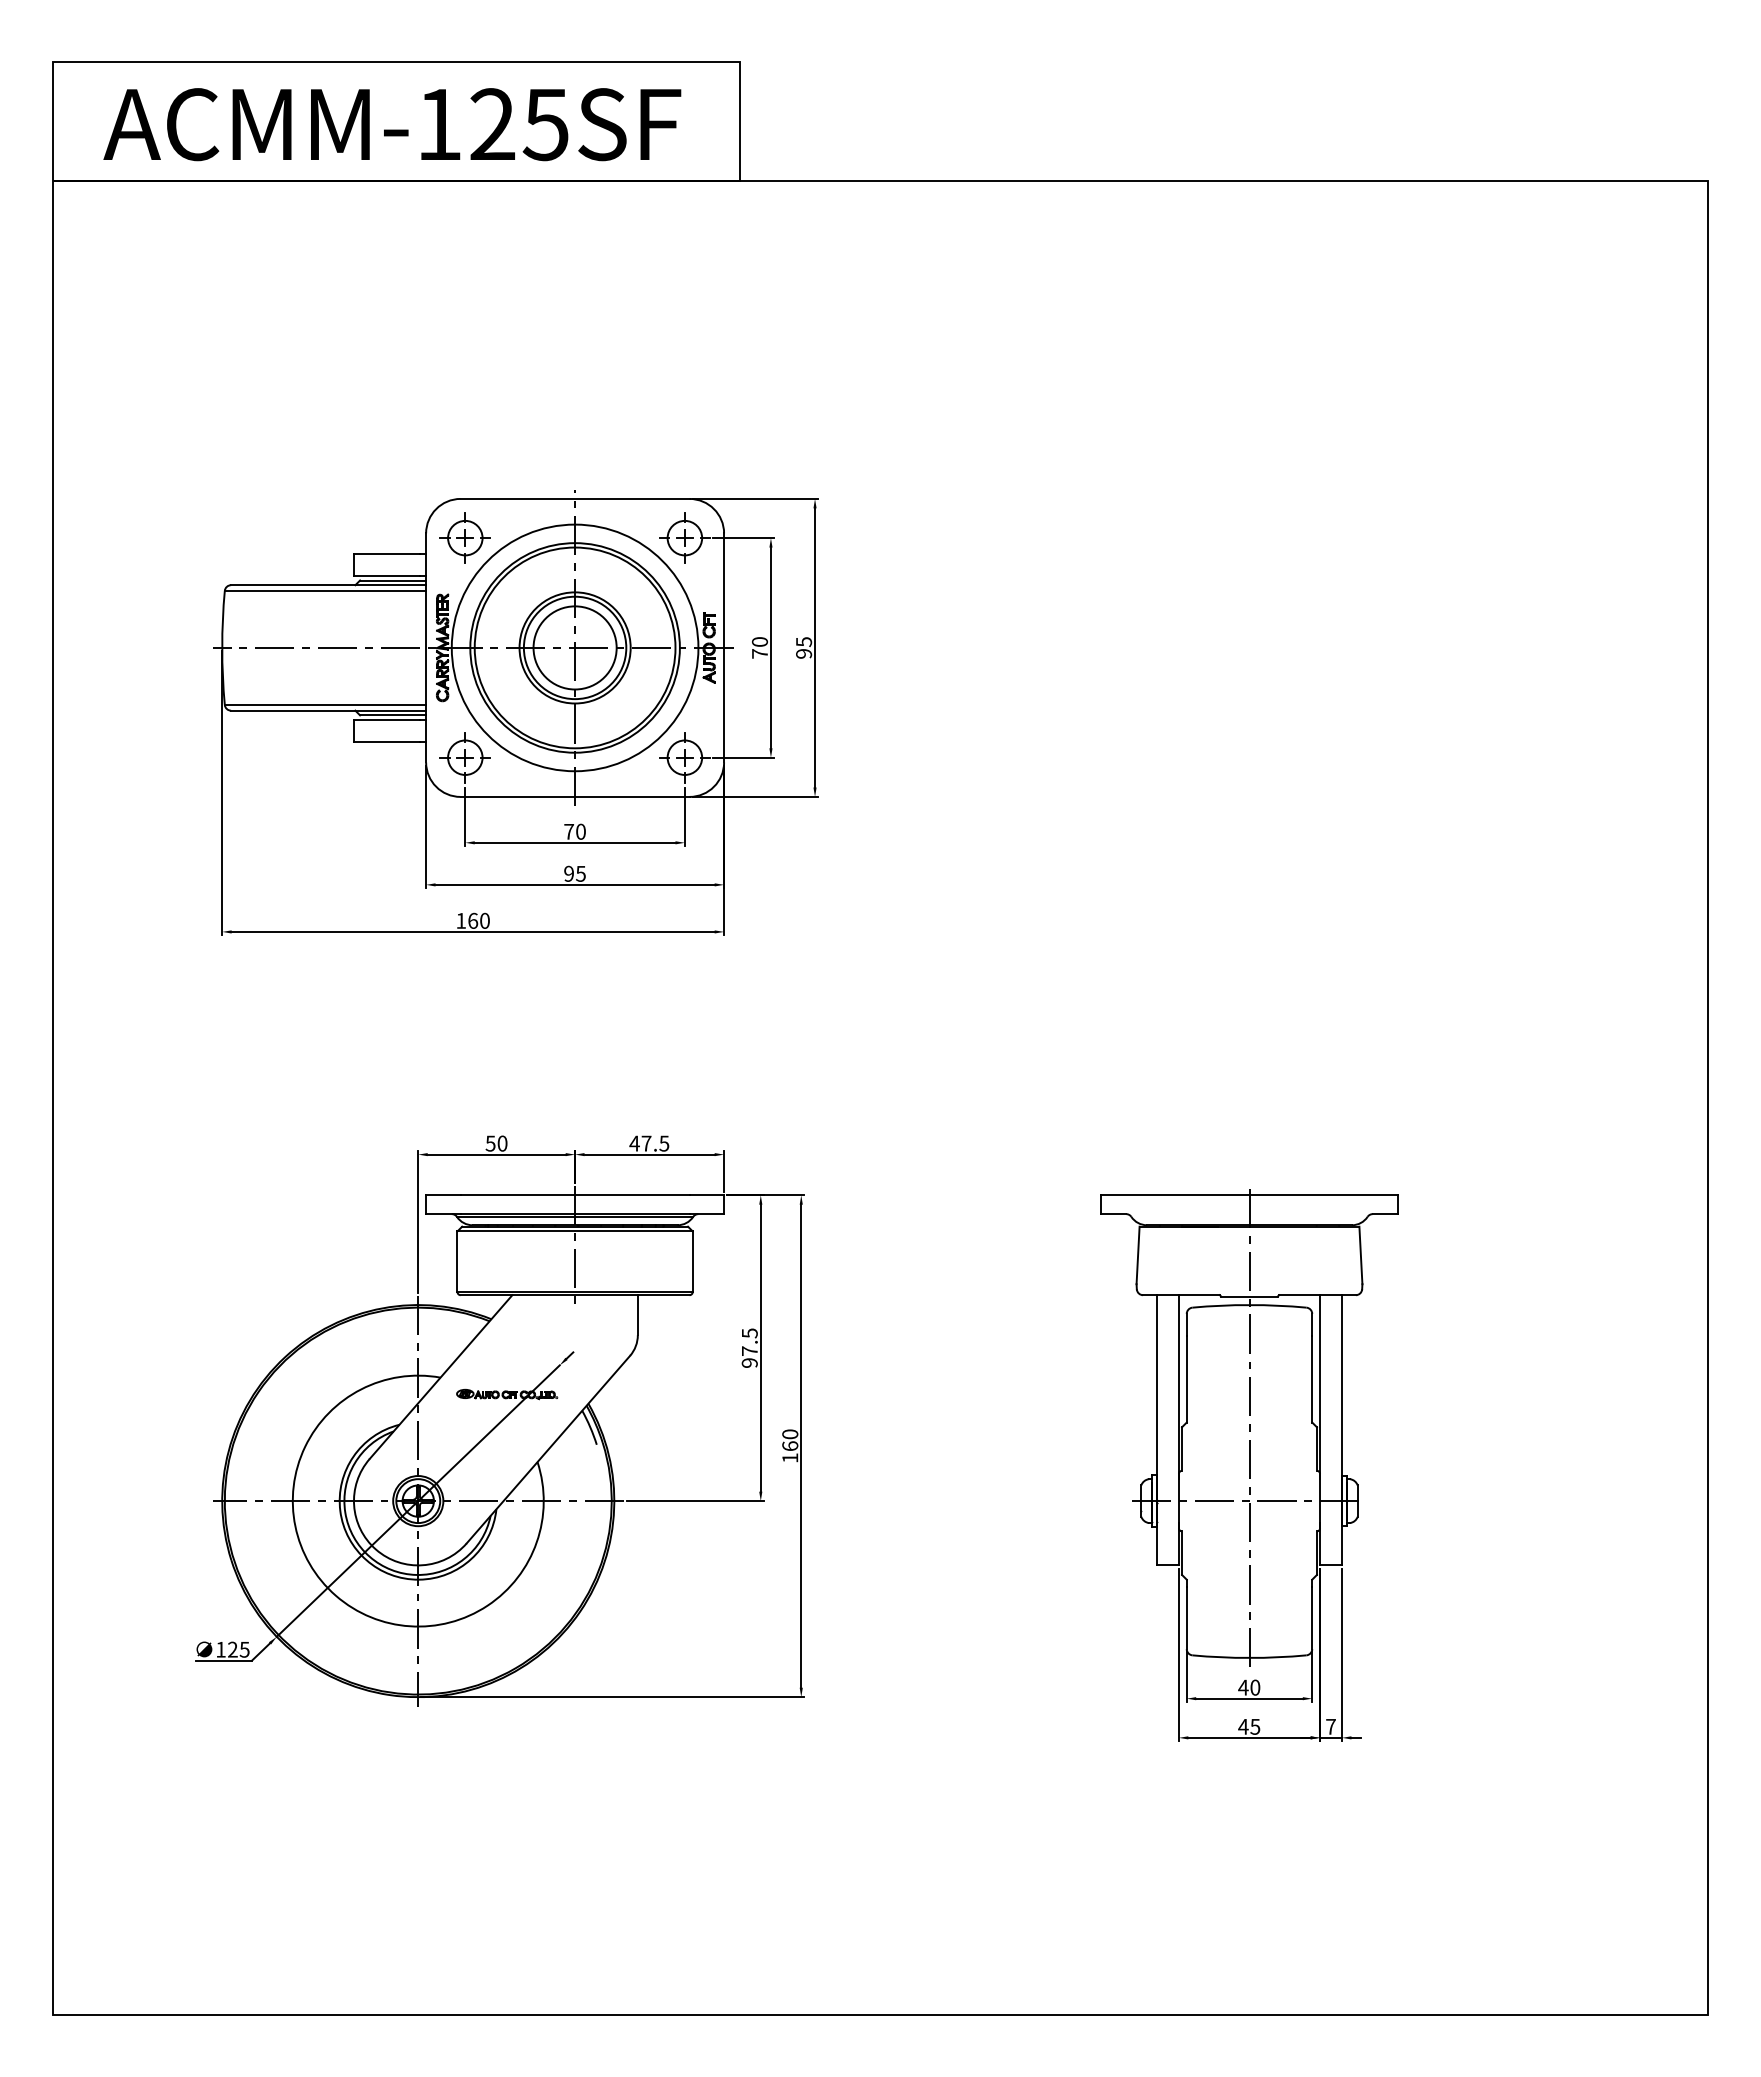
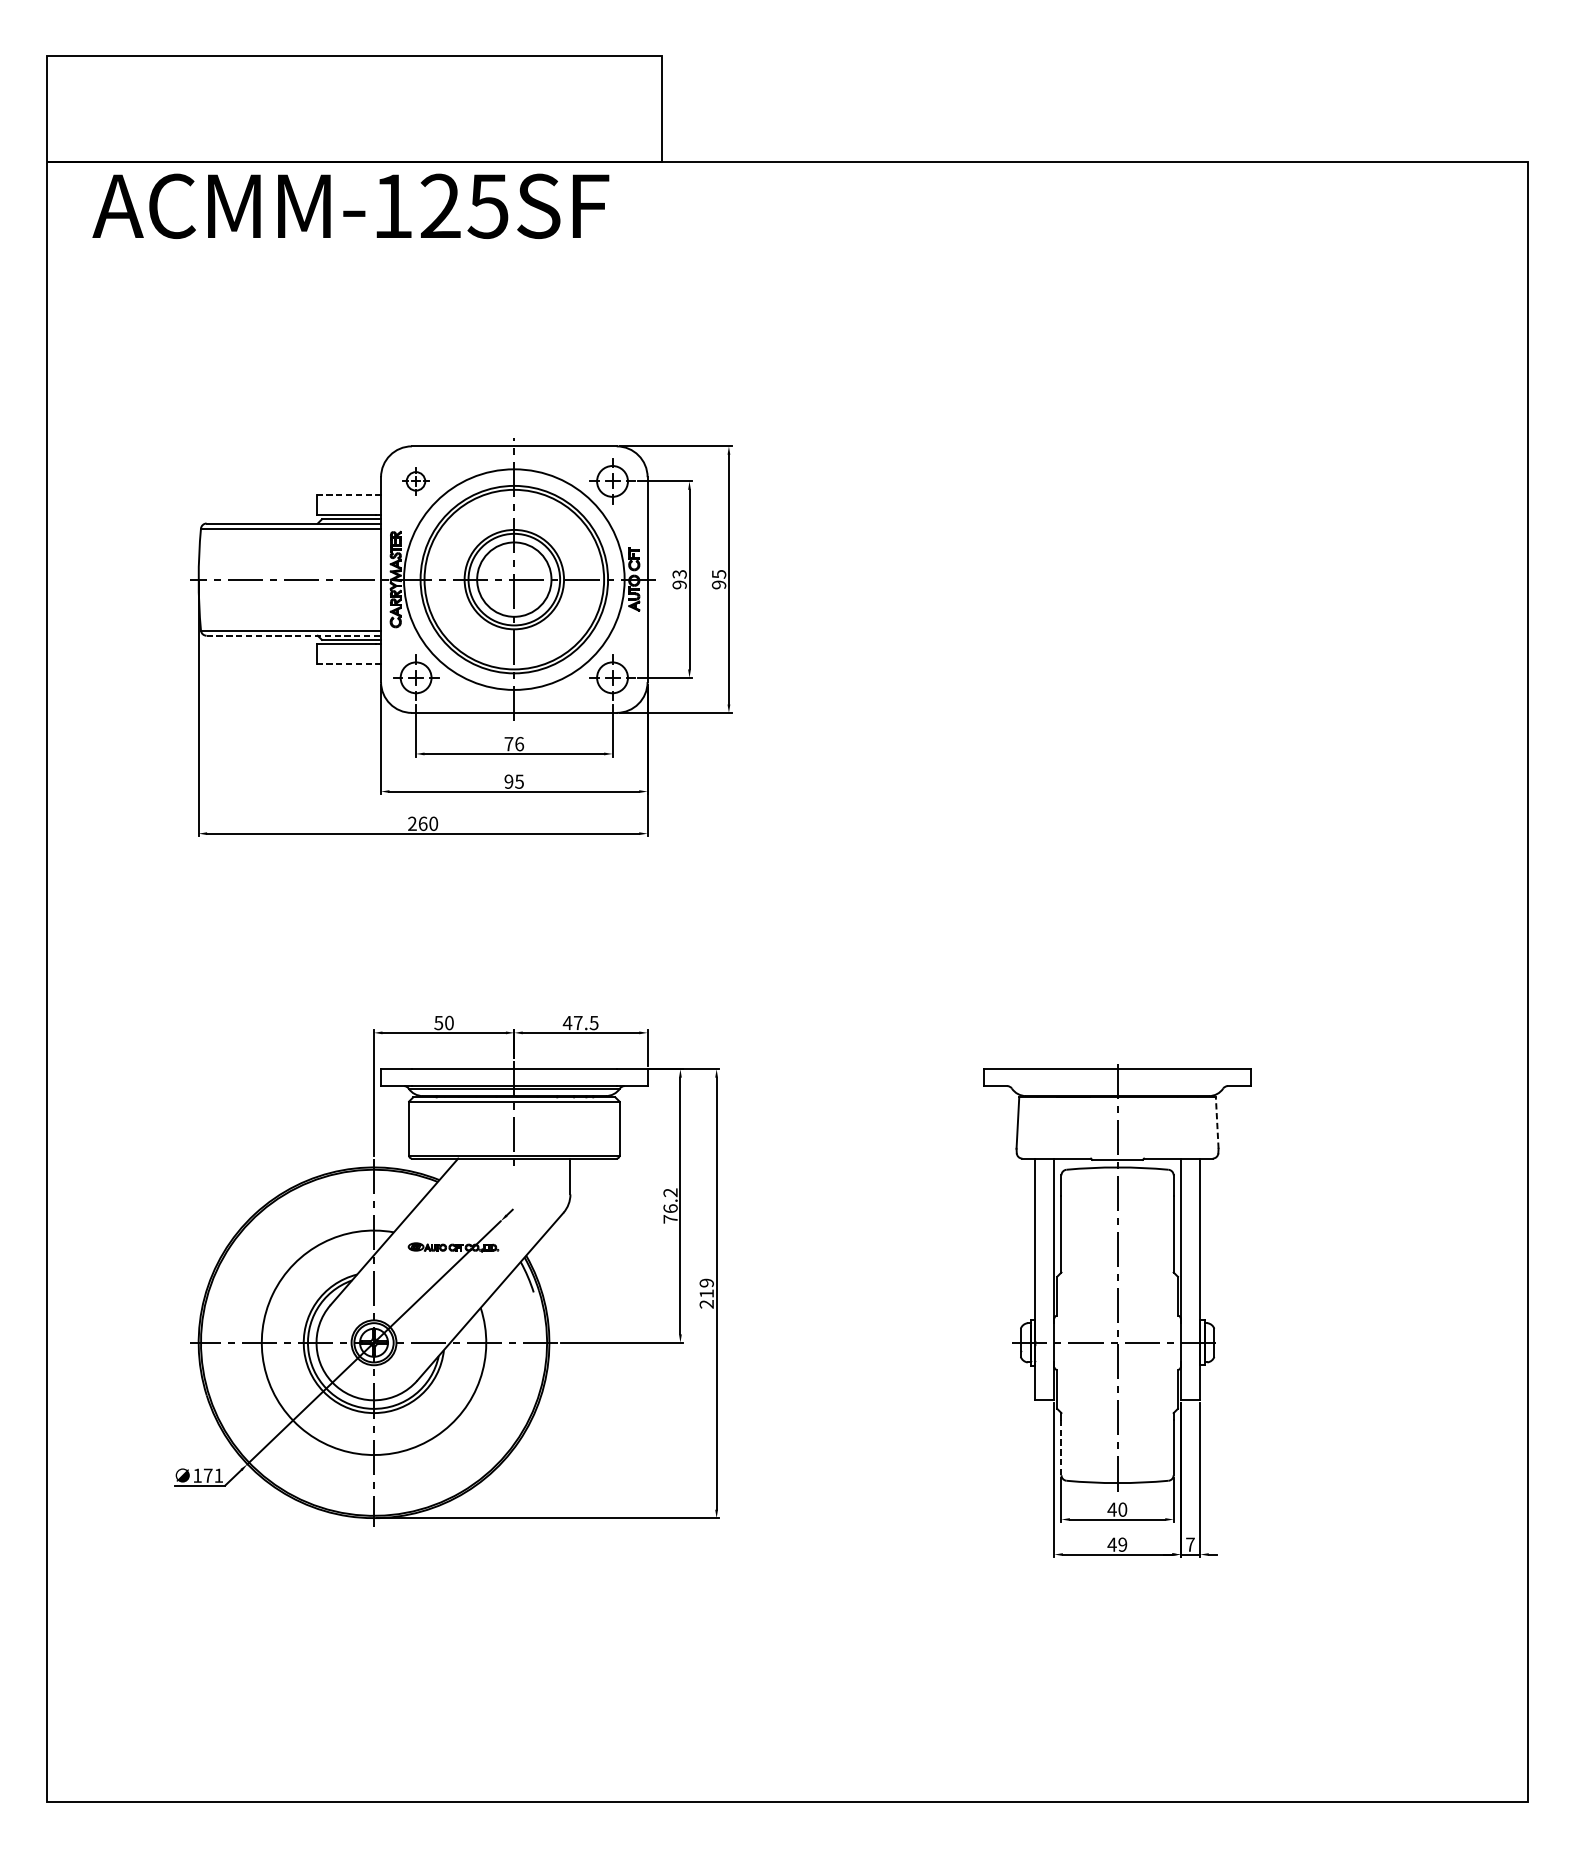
text: (392, 124) -> (350, 206), moved
part: (464, 537) -> (415, 480), size x0.6
line: (387, 553) -> (346, 495), solid -> dashed
text: (759, 647) -> (679, 579), 70 -> 93
line: (328, 710) -> (293, 635), solid -> dashed
line: (387, 742) -> (346, 664), solid -> dashed
text: (580, 831) -> (519, 743), 70 -> 76
text: (461, 920) -> (412, 823), 160 -> 260
line: (1360, 1255) -> (1216, 1123), solid -> dashed
text: (749, 1347) -> (670, 1205), 97.5 -> 76.2
text: (790, 1445) -> (706, 1293), 160 -> 219
line: (1186, 1618) -> (1061, 1447), solid -> dashed
text: (238, 1649) -> (213, 1475), 125 -> 171
text: (1255, 1726) -> (1122, 1544), 45 -> 49

